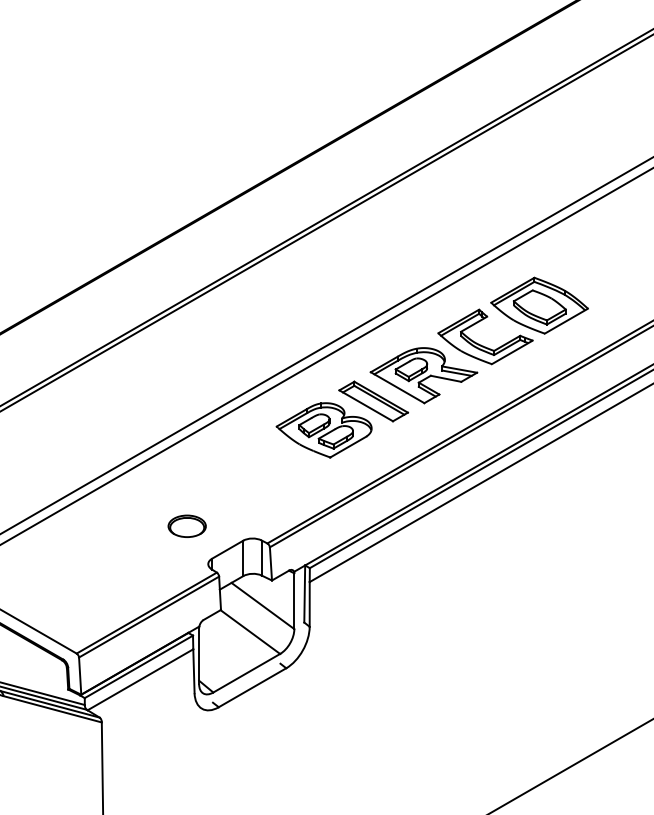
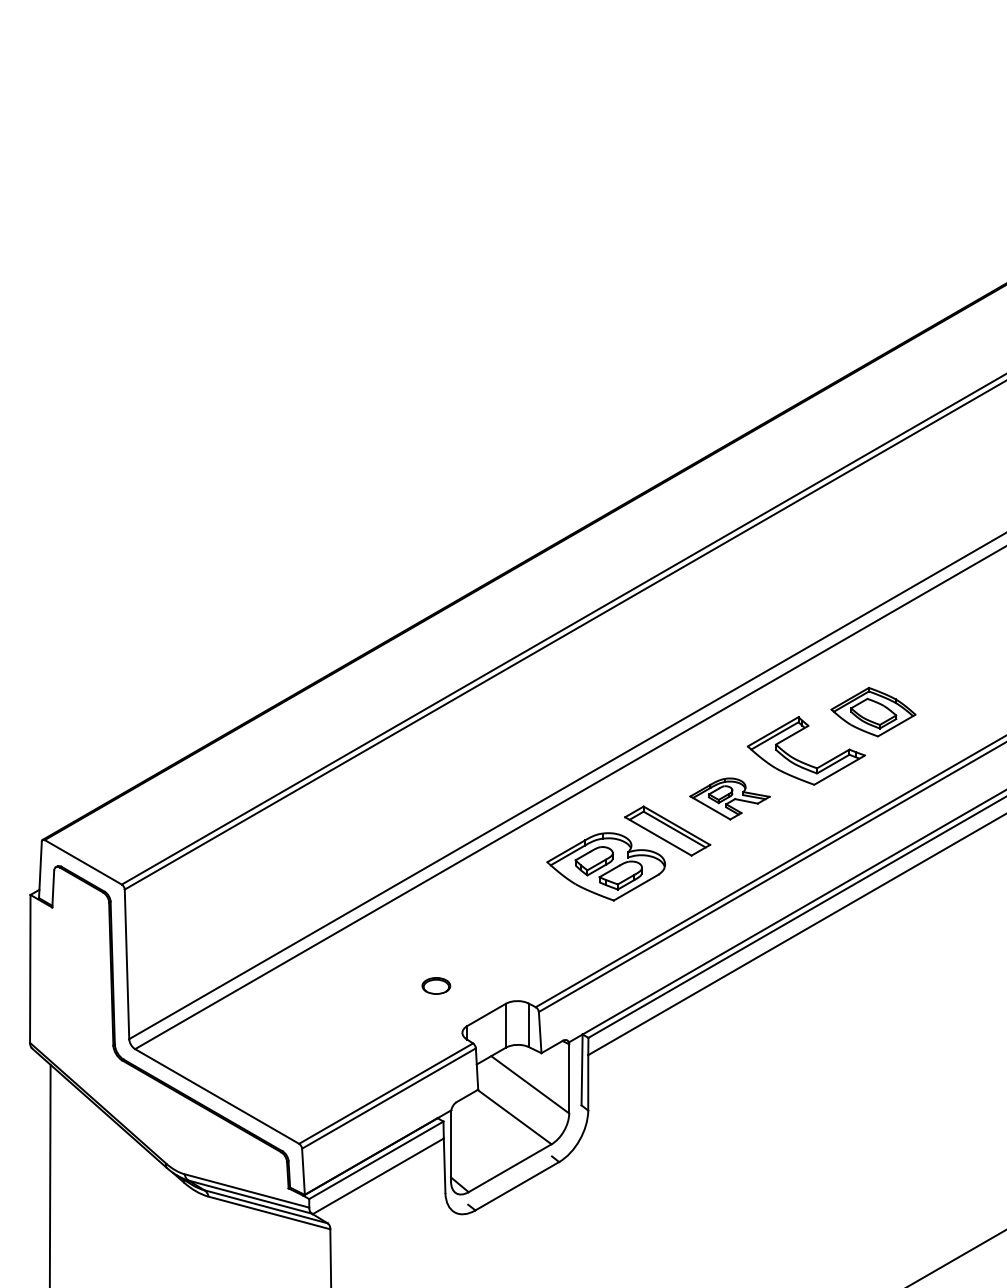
part: (539, 305) -> (873, 711), size x0.7
part: (423, 375) -> (729, 798), size x0.6
part: (187, 525) -> (436, 985), size x0.6

